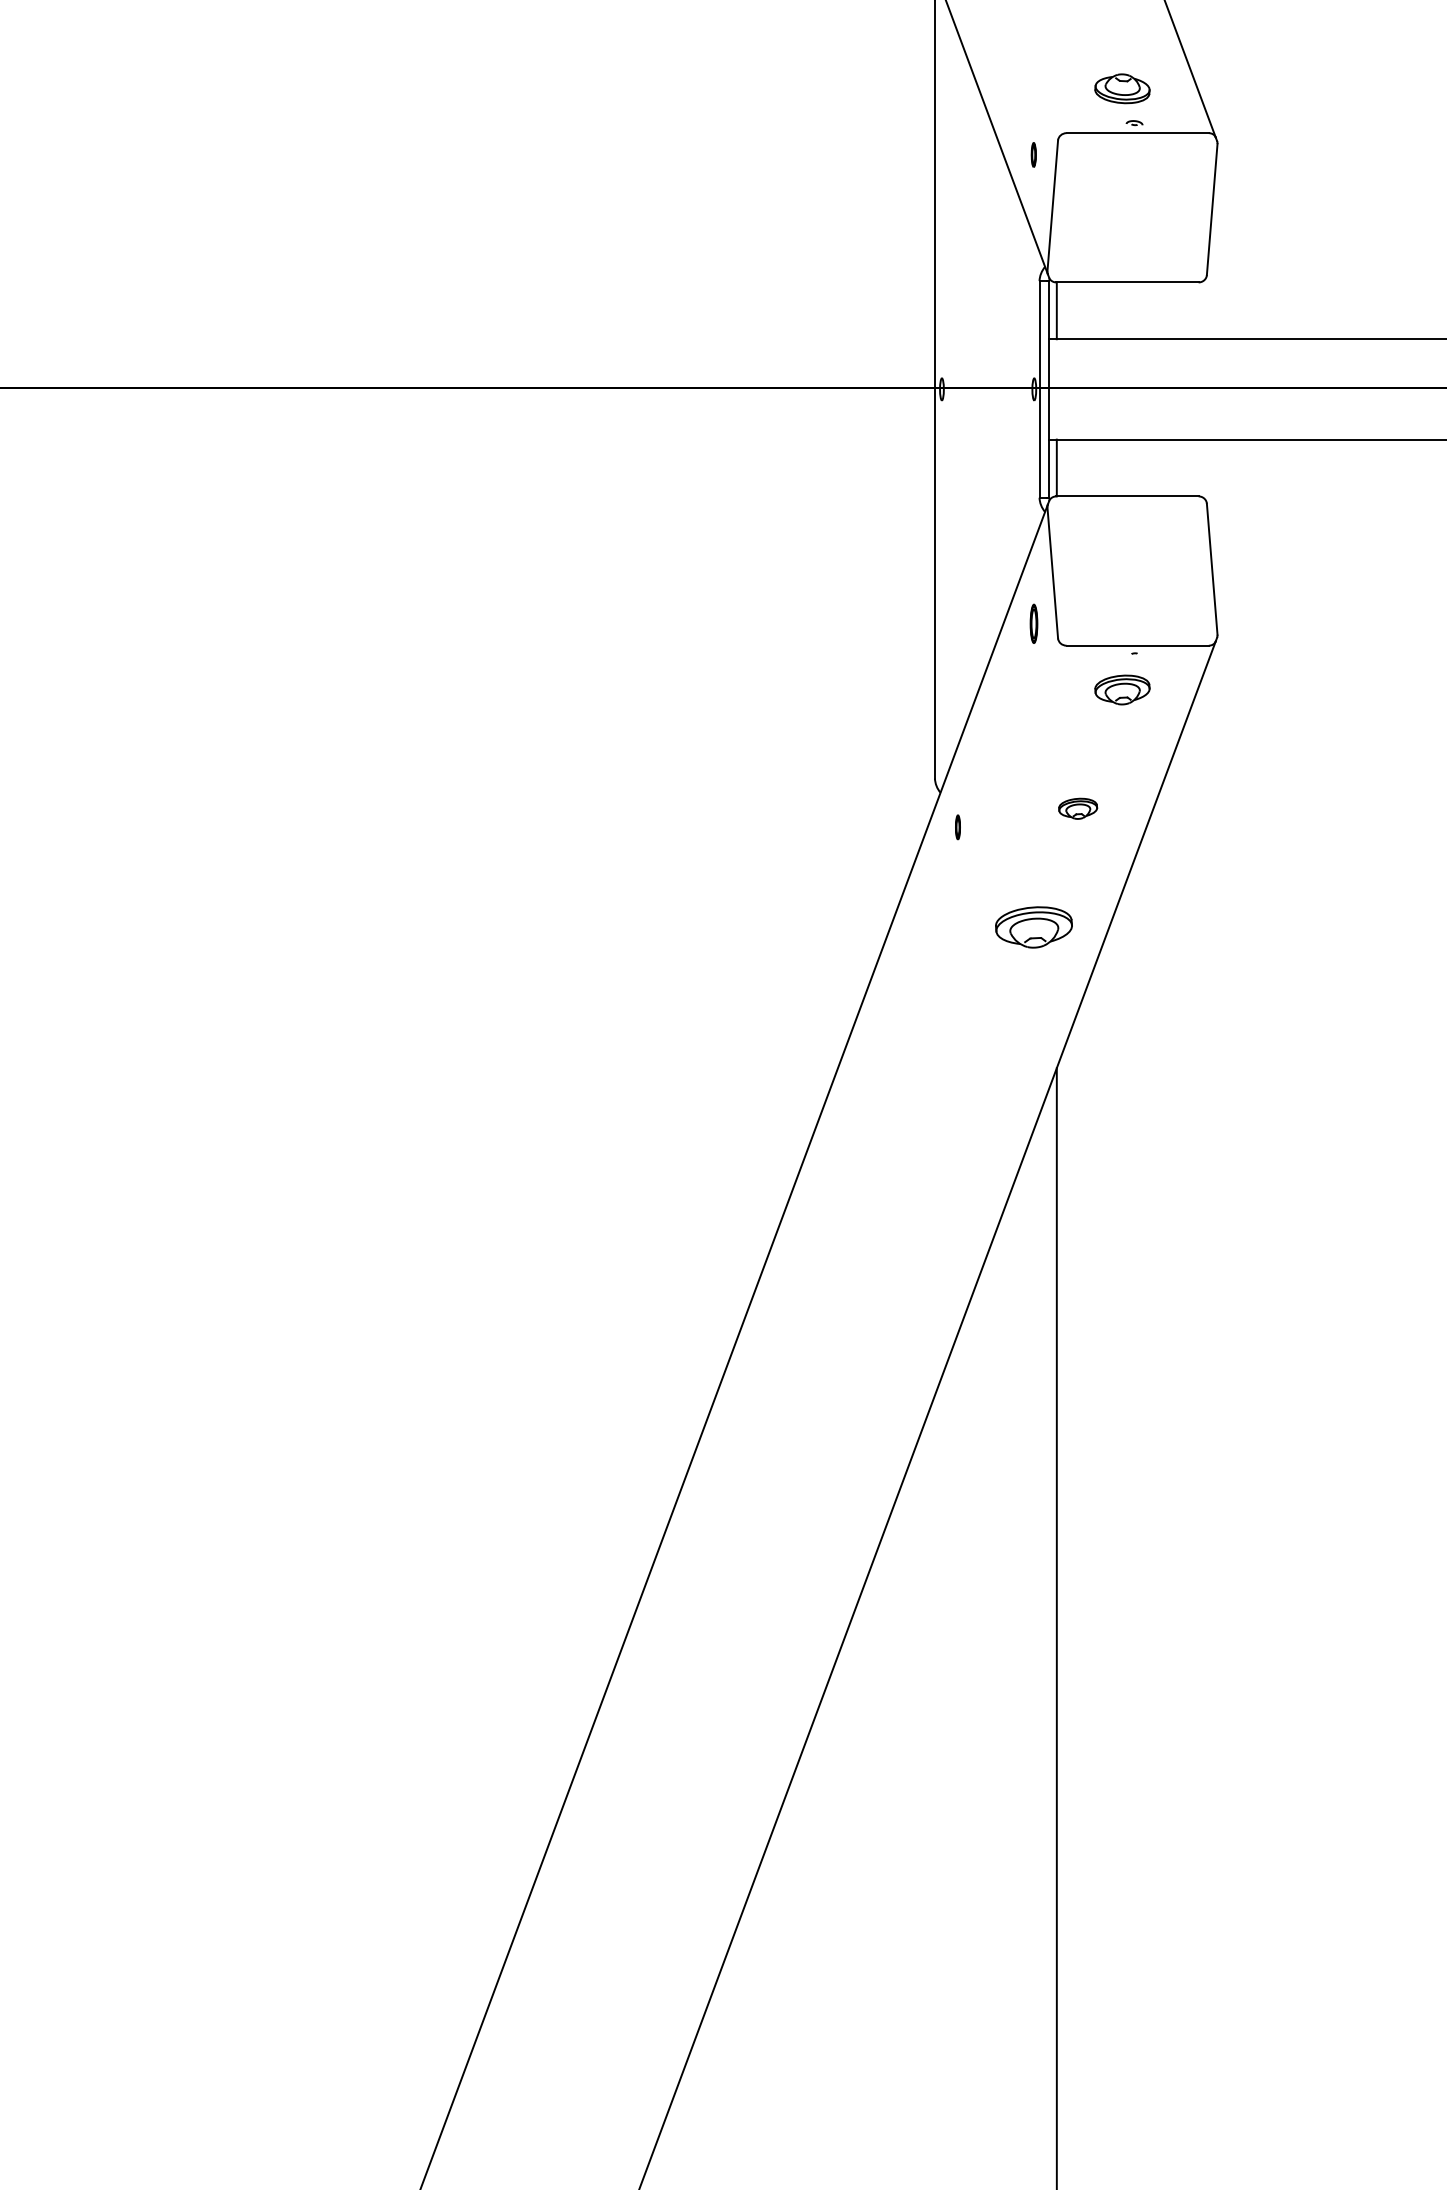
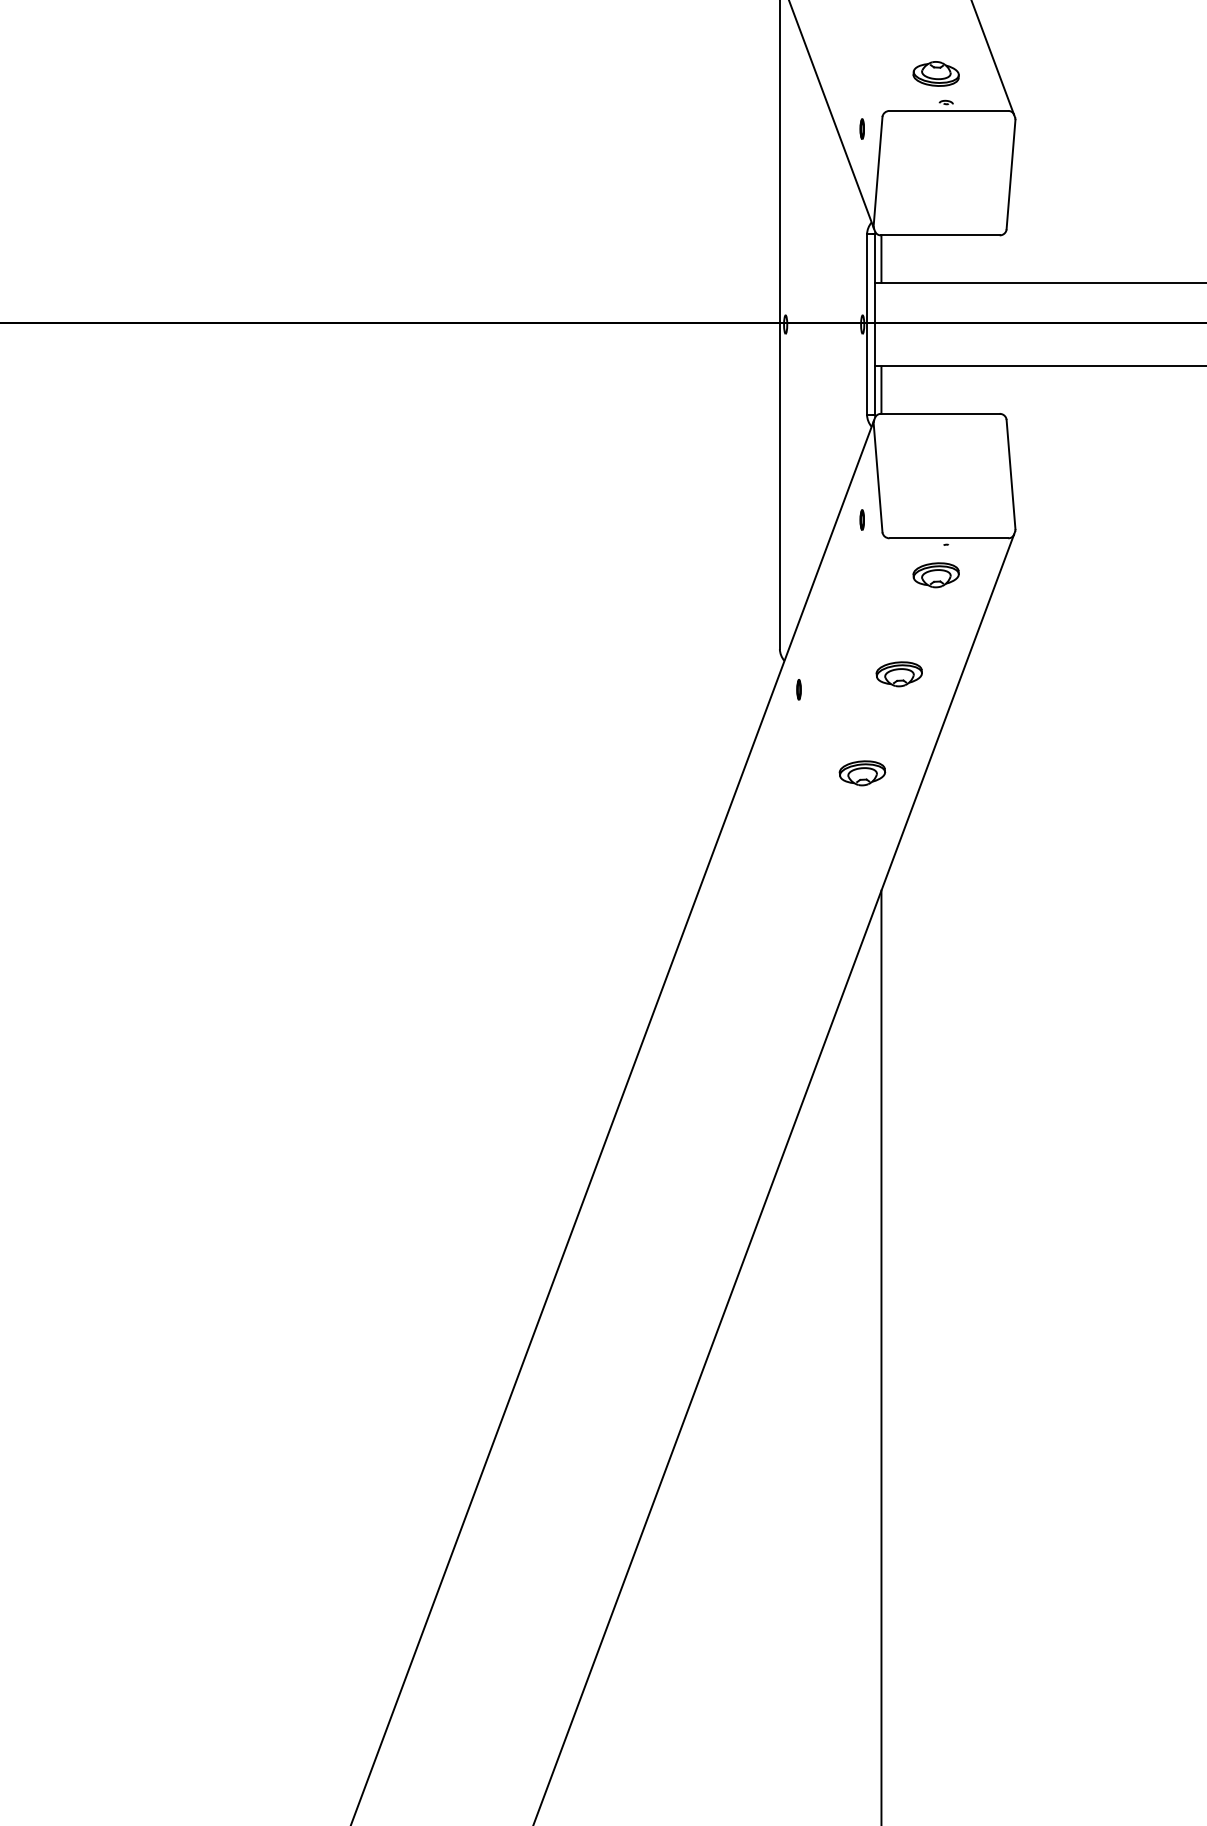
part: (1032, 623) -> (861, 519), size x0.62
part: (1077, 808) -> (898, 674), size x1.43
part: (1034, 927) -> (862, 773), size x0.71

